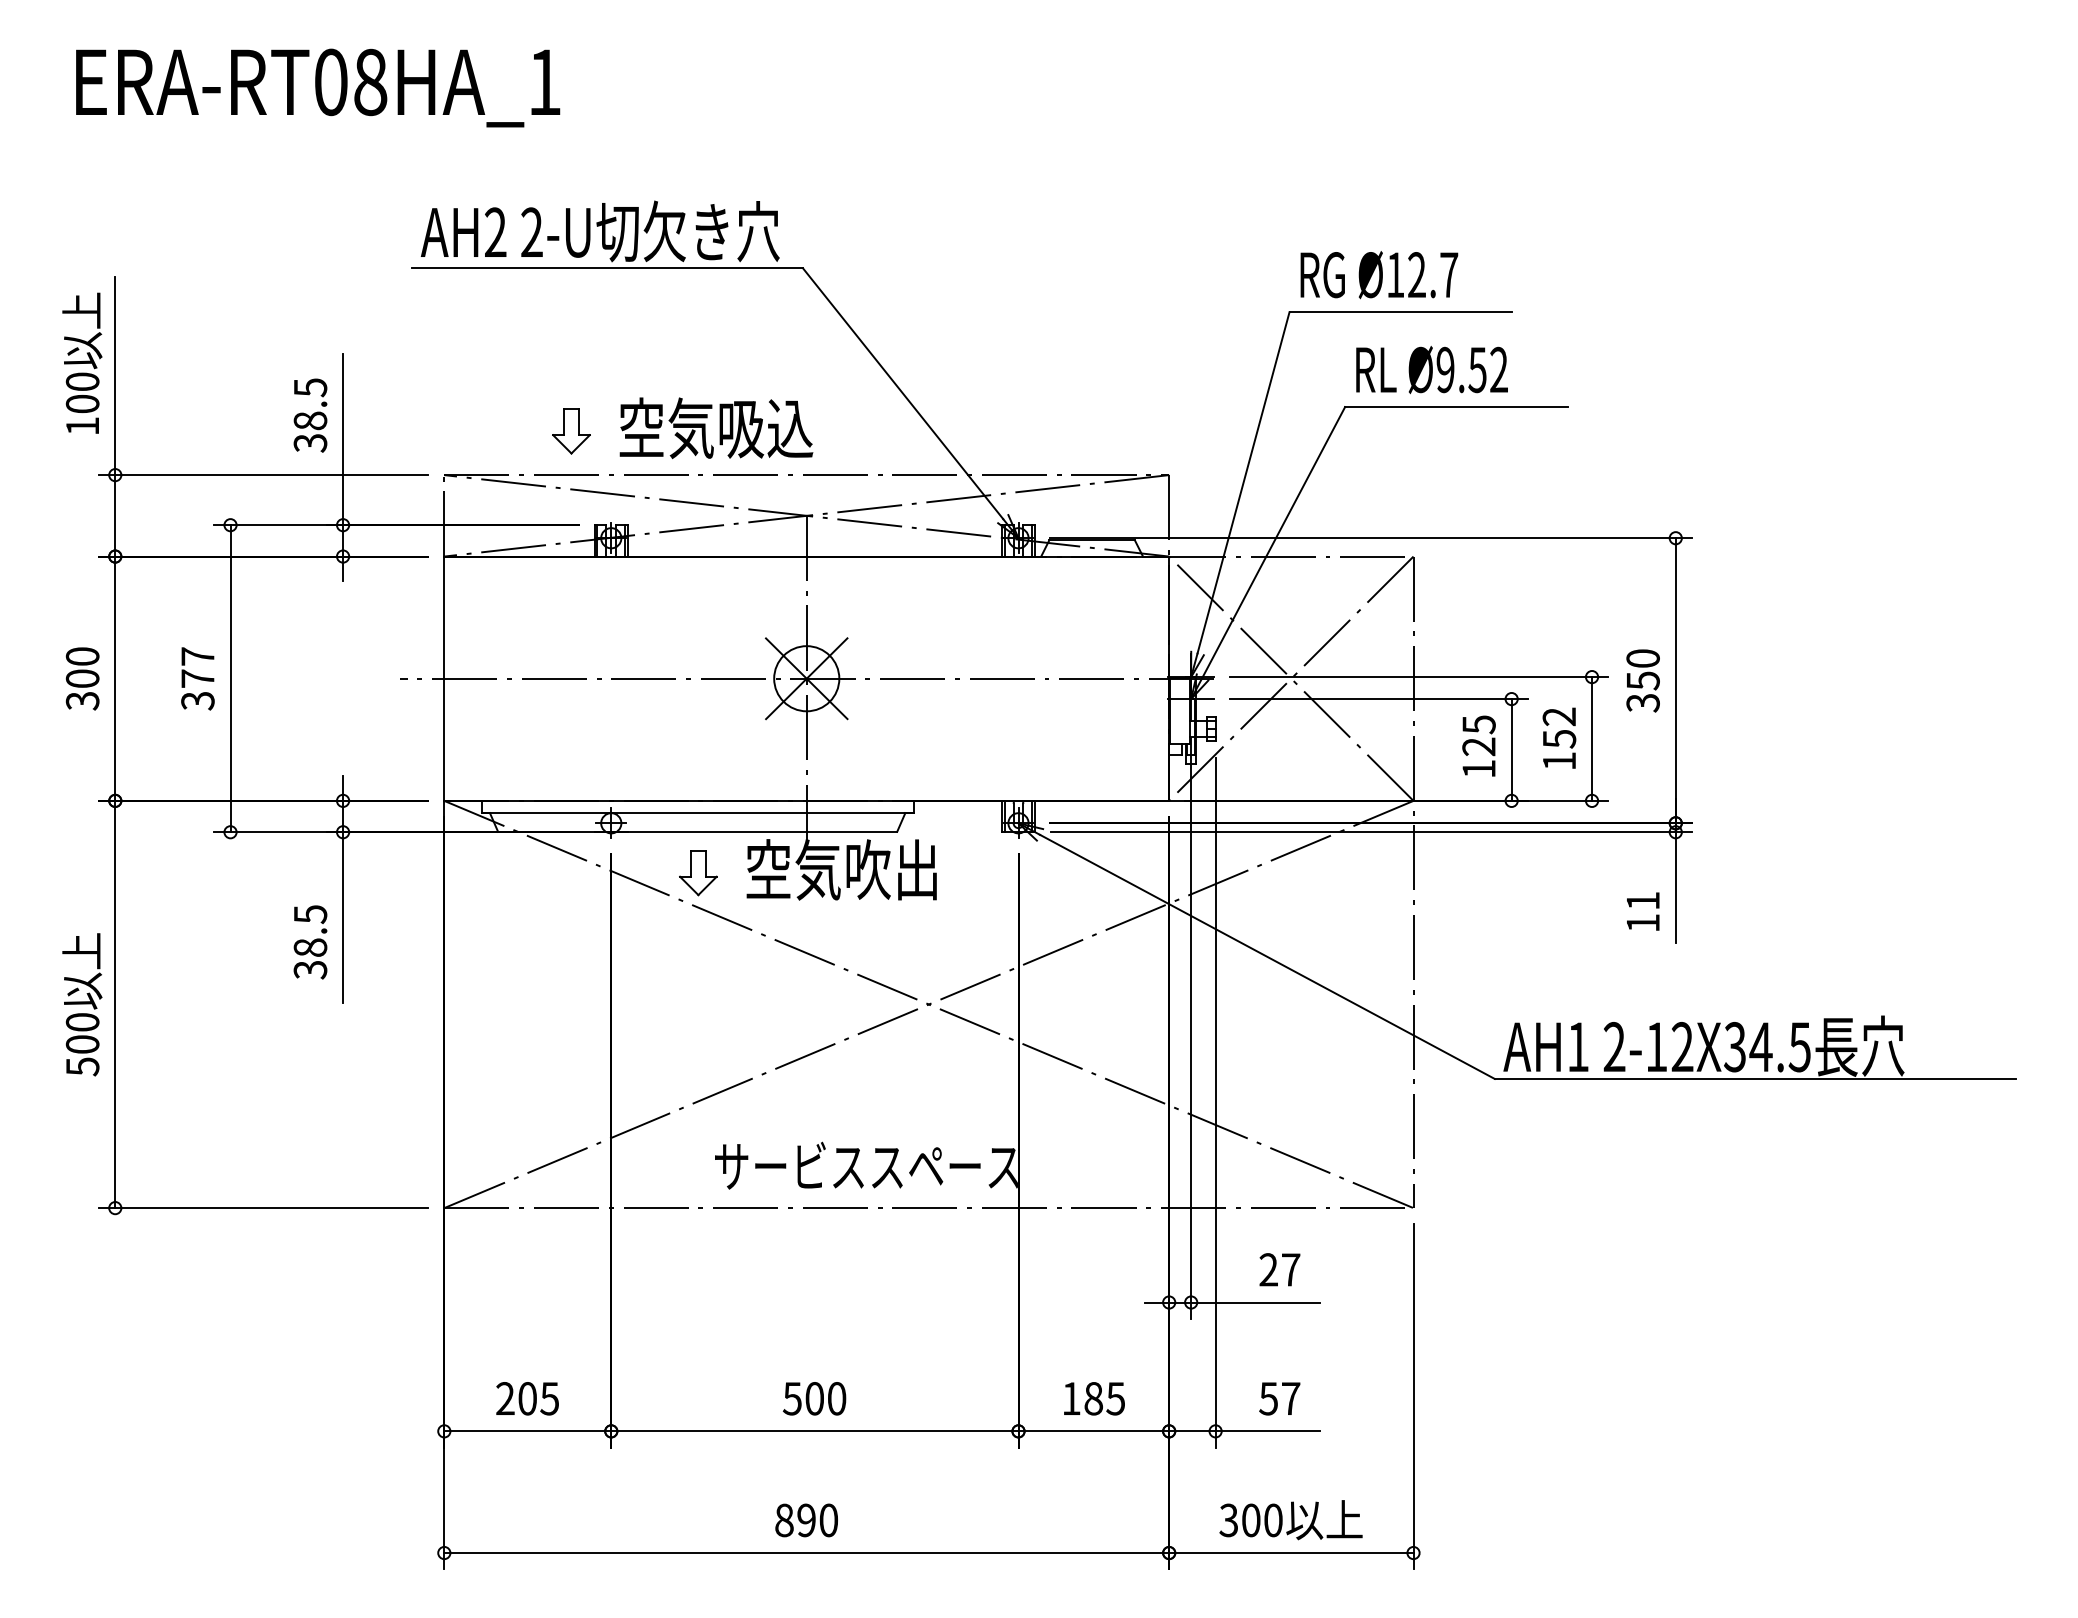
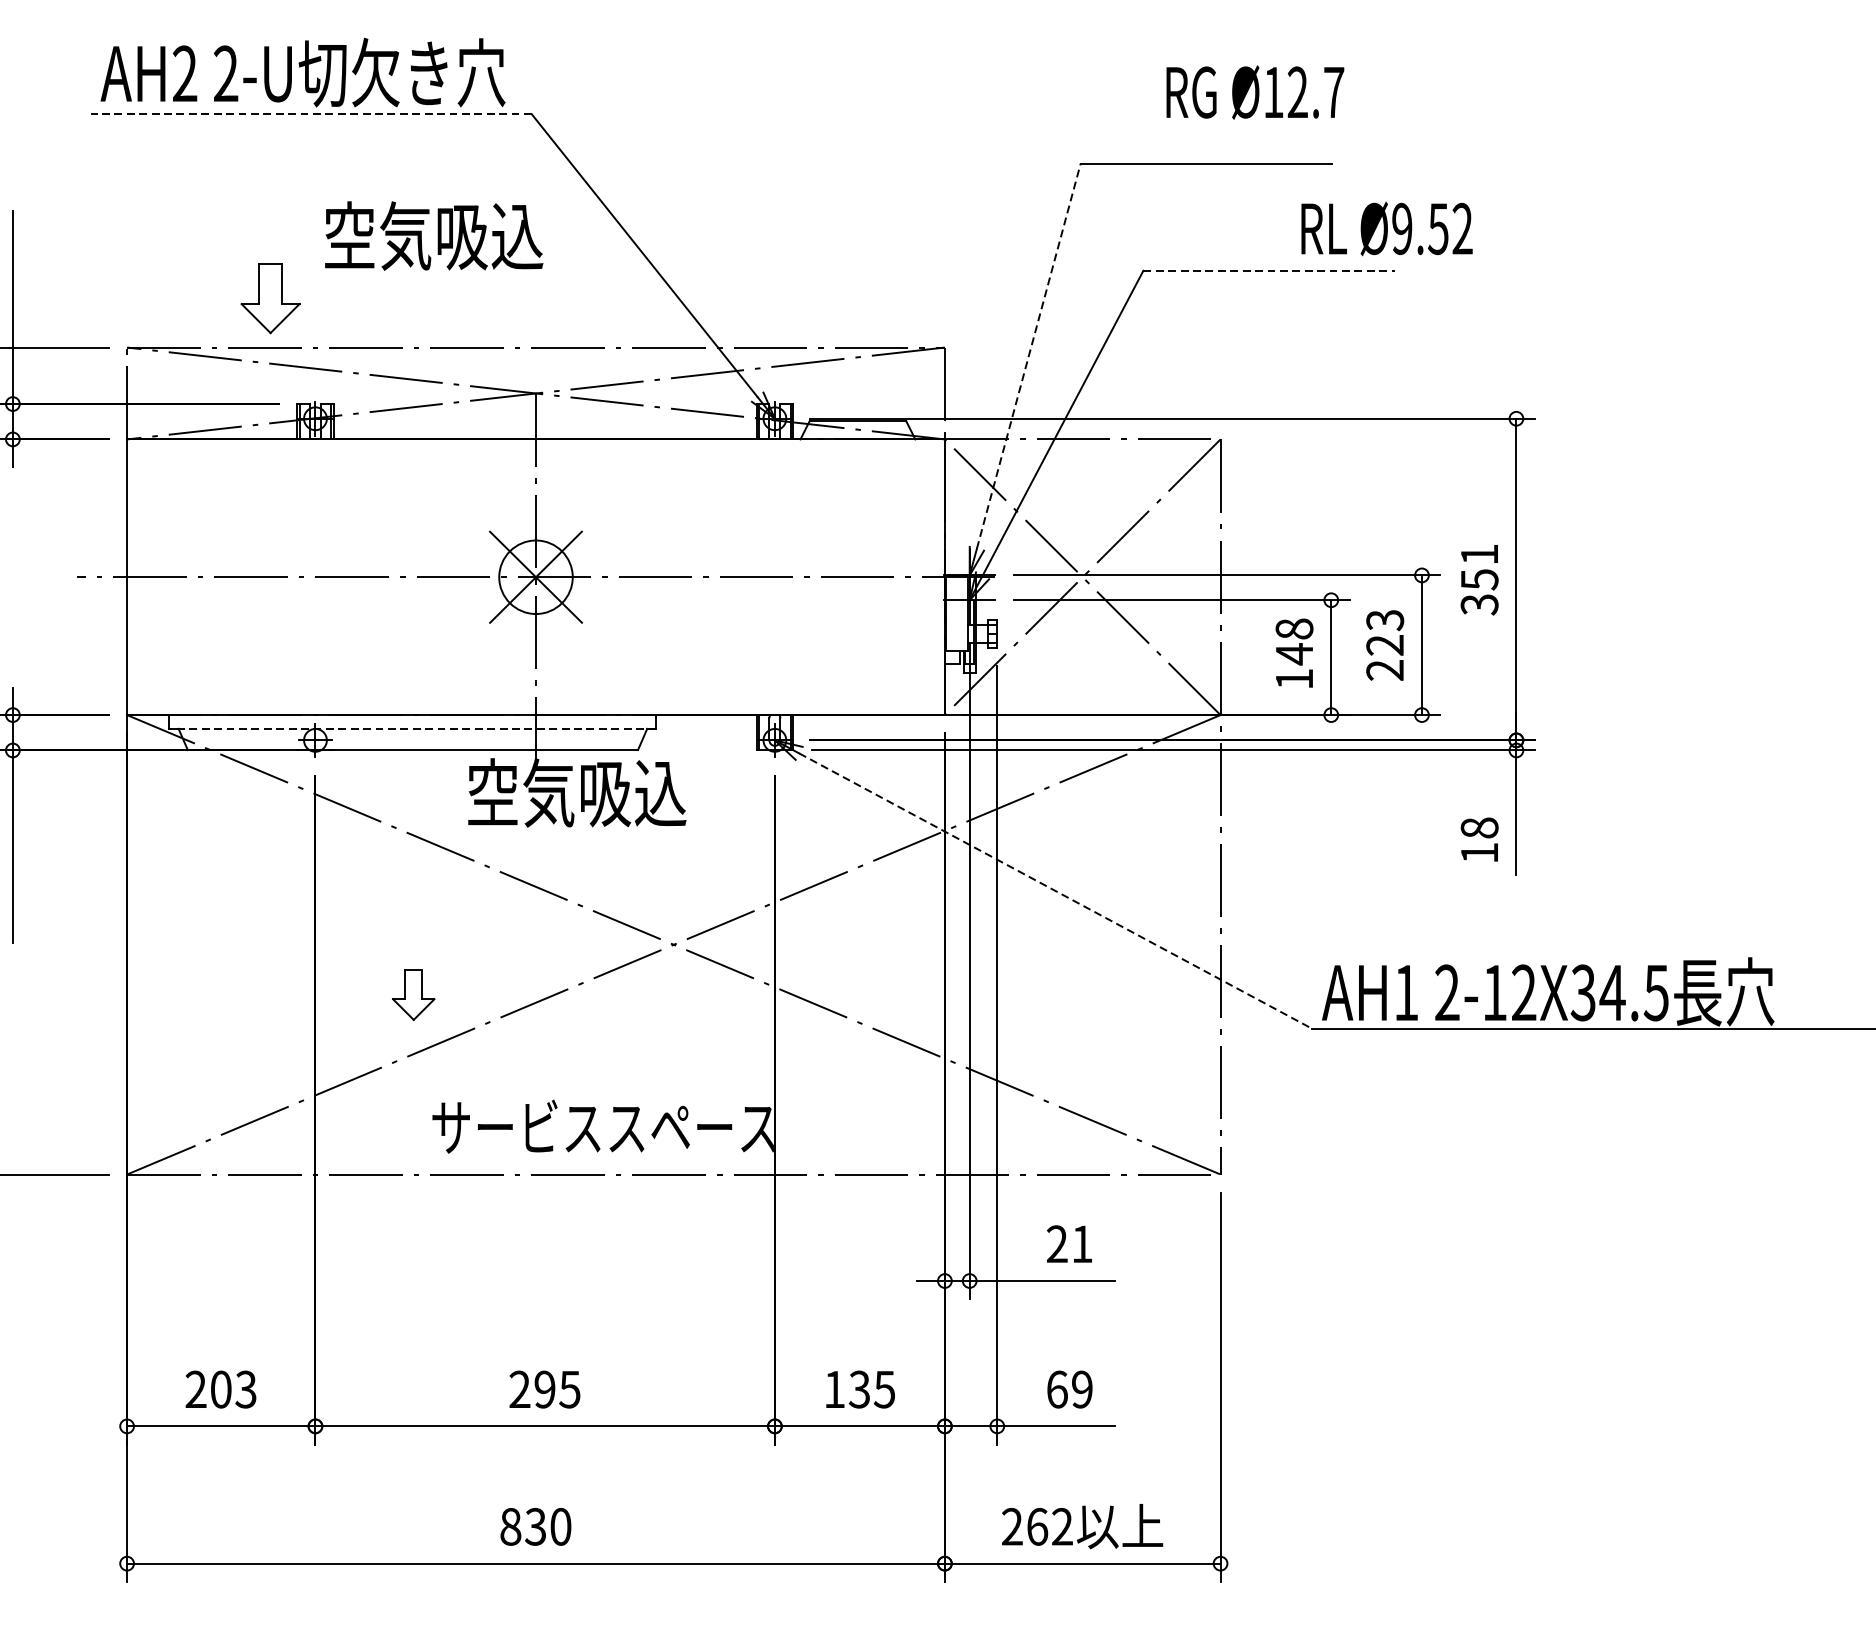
line: (607, 268) -> (311, 114), solid -> dashed
text: (1379, 275) -> (1255, 93), moved
text: (1431, 370) -> (1386, 229), moved
line: (1457, 407) -> (1270, 271), solid -> dashed
text: (716, 428) -> (434, 236), moved
part: (571, 431) -> (270, 298), size x1.4
line: (1243, 482) -> (1028, 355), solid -> dashed
text: (1642, 658) -> (1478, 554), 350 -> 351
text: (1478, 736) -> (1293, 642), 125 -> 148
text: (1559, 738) -> (1385, 644), 152 -> 223
line: (697, 813) -> (412, 729), solid -> dashed
text: (893, 869) -> (633, 792), 空気吹出 -> 空気吸込
part: (698, 873) -> (413, 995), moved
text: (1642, 900) -> (1478, 827), 11 -> 18
line: (1267, 957) -> (1055, 891), solid -> dashed
text: (1291, 1269) -> (1082, 1243), 27 -> 21
text: (549, 1398) -> (245, 1389), 205 -> 203
text: (814, 1398) -> (544, 1389), 500 -> 295
text: (1093, 1398) -> (859, 1389), 185 -> 135
text: (1279, 1398) -> (1069, 1389), 57 -> 69
text: (806, 1520) -> (535, 1526), 890 -> 830
text: (1250, 1520) -> (1036, 1526), 300 -> 262

